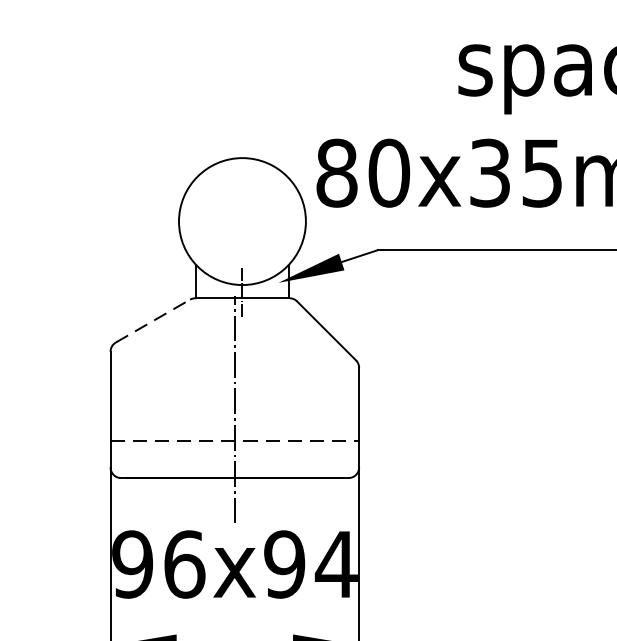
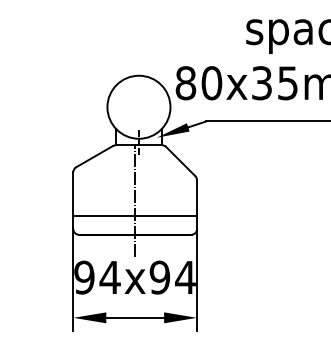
line: (152, 320) -> (94, 156), dashed -> solid
line: (235, 441) -> (135, 216), dashed -> solid
text: (183, 564) -> (109, 277), 96x94 -> 94x94

